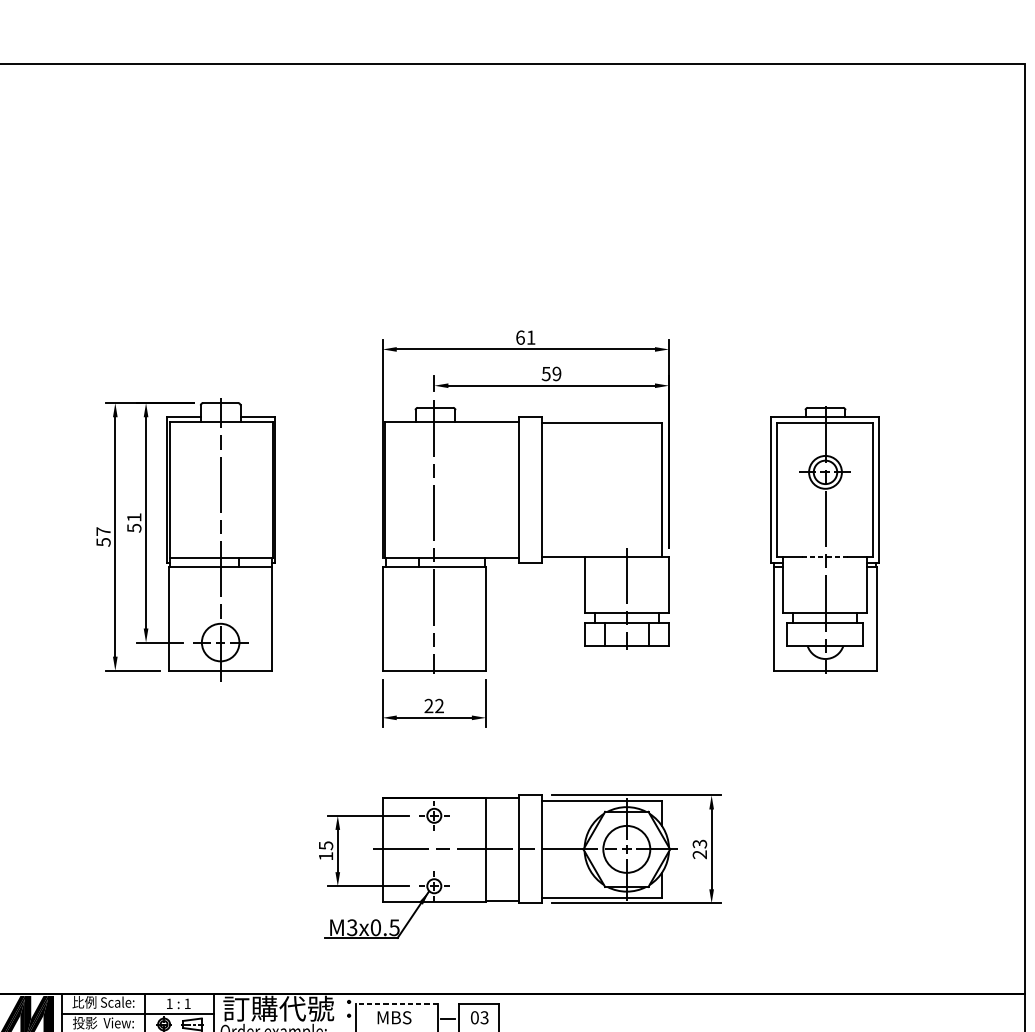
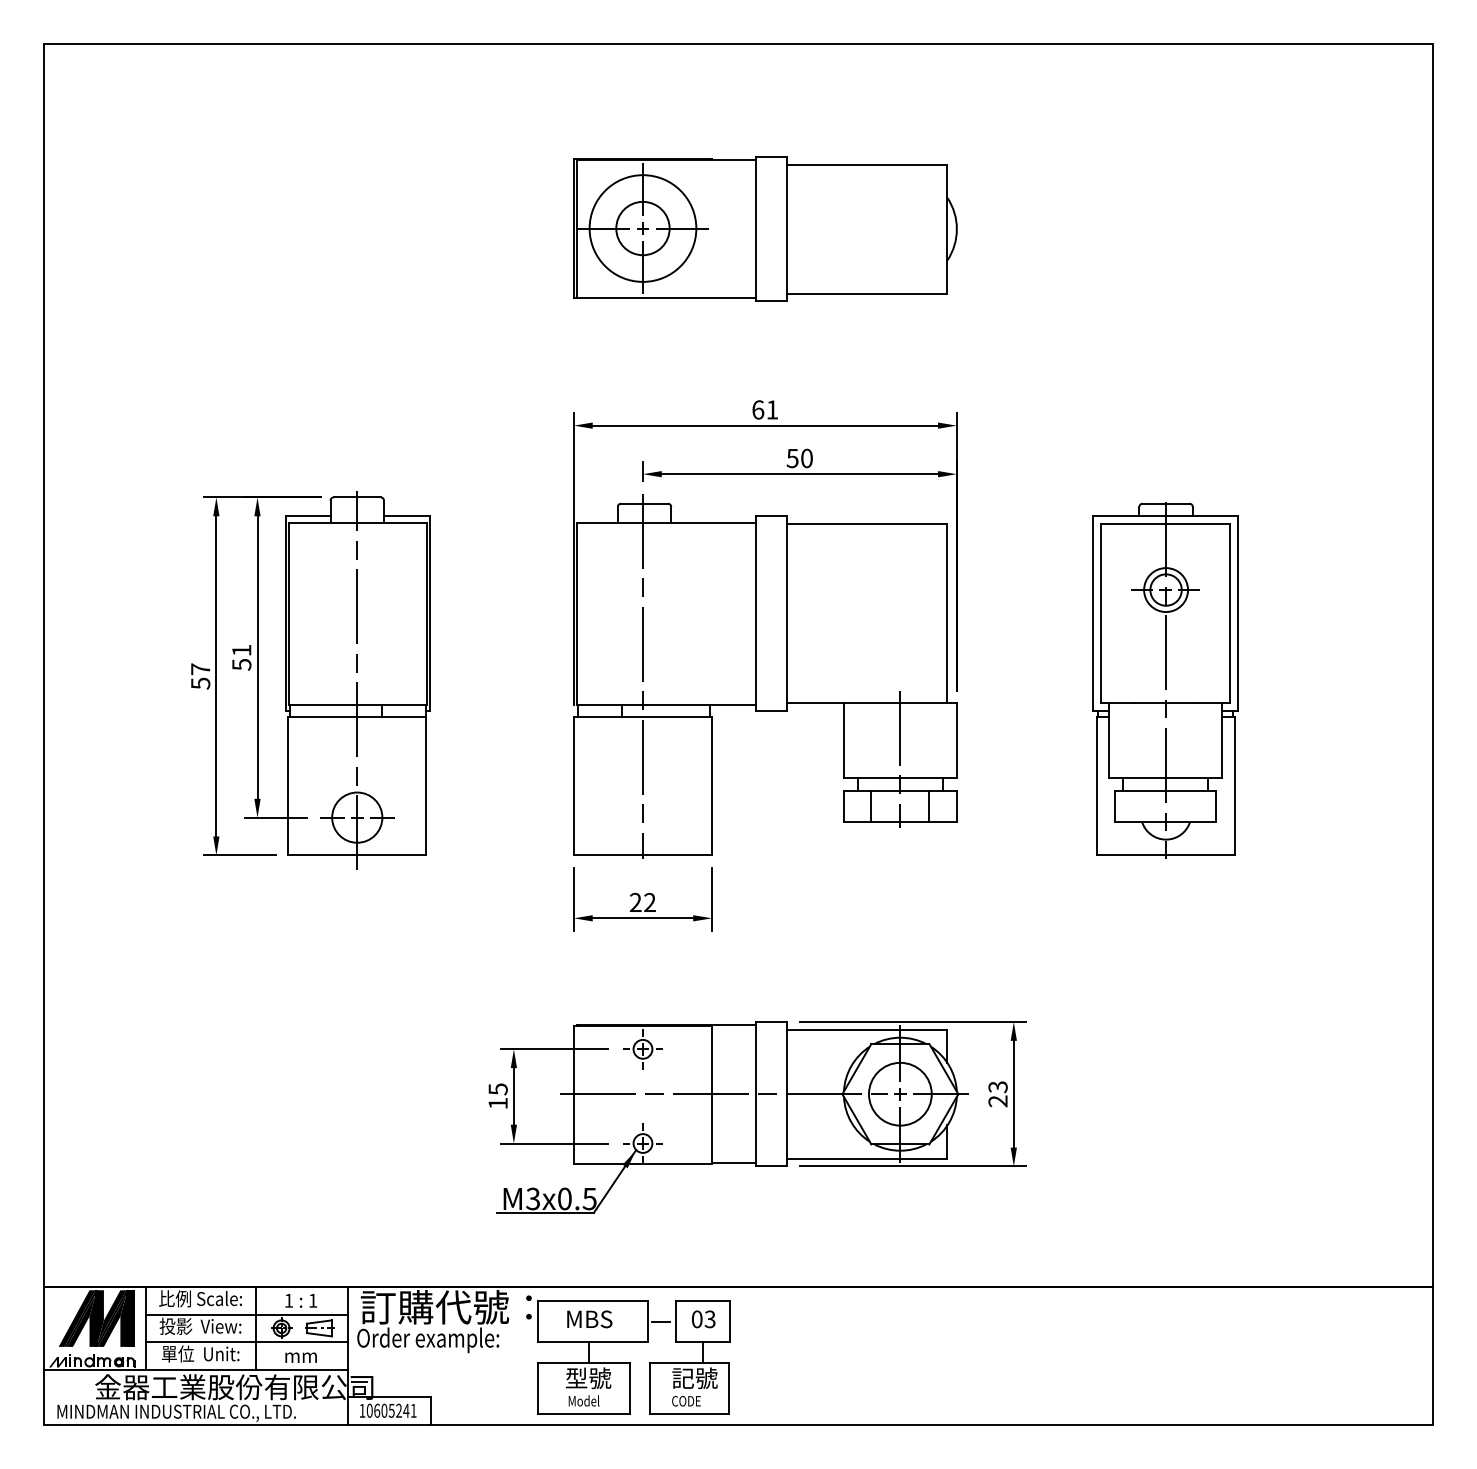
part: (525, 202) -> (765, 228), added
text: (556, 374) -> (806, 458), 59 -> 50
line: (825, 557) -> (1165, 703), dashed -> solid
line: (396, 1003) -> (592, 1300), dashed -> solid

